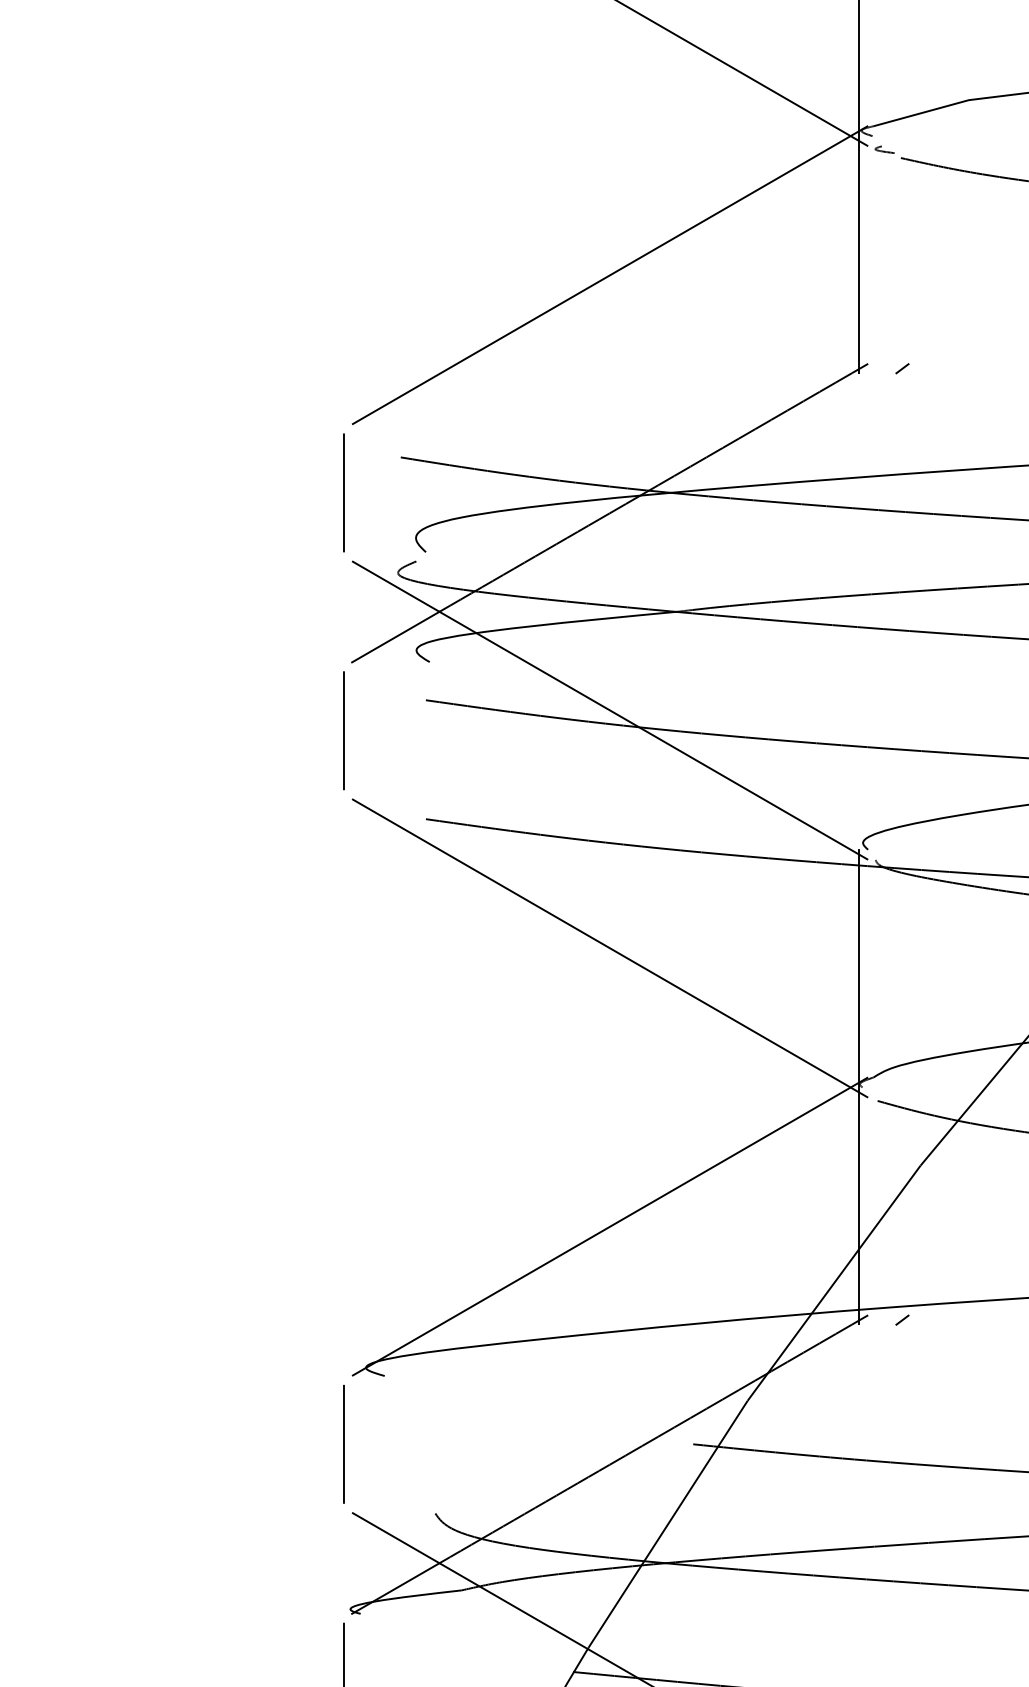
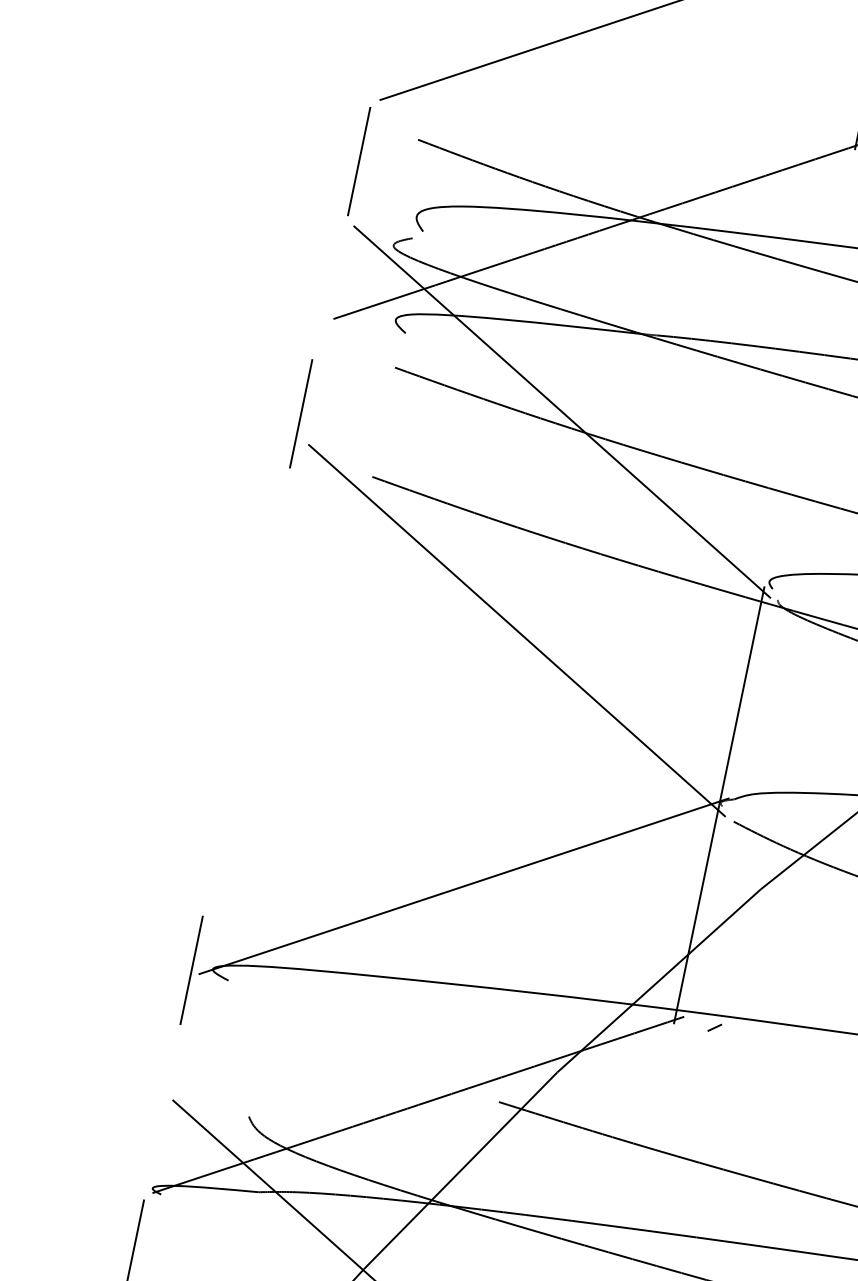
line: (343, 730) -> (300, 413), moved
line: (343, 1443) -> (191, 969), moved

